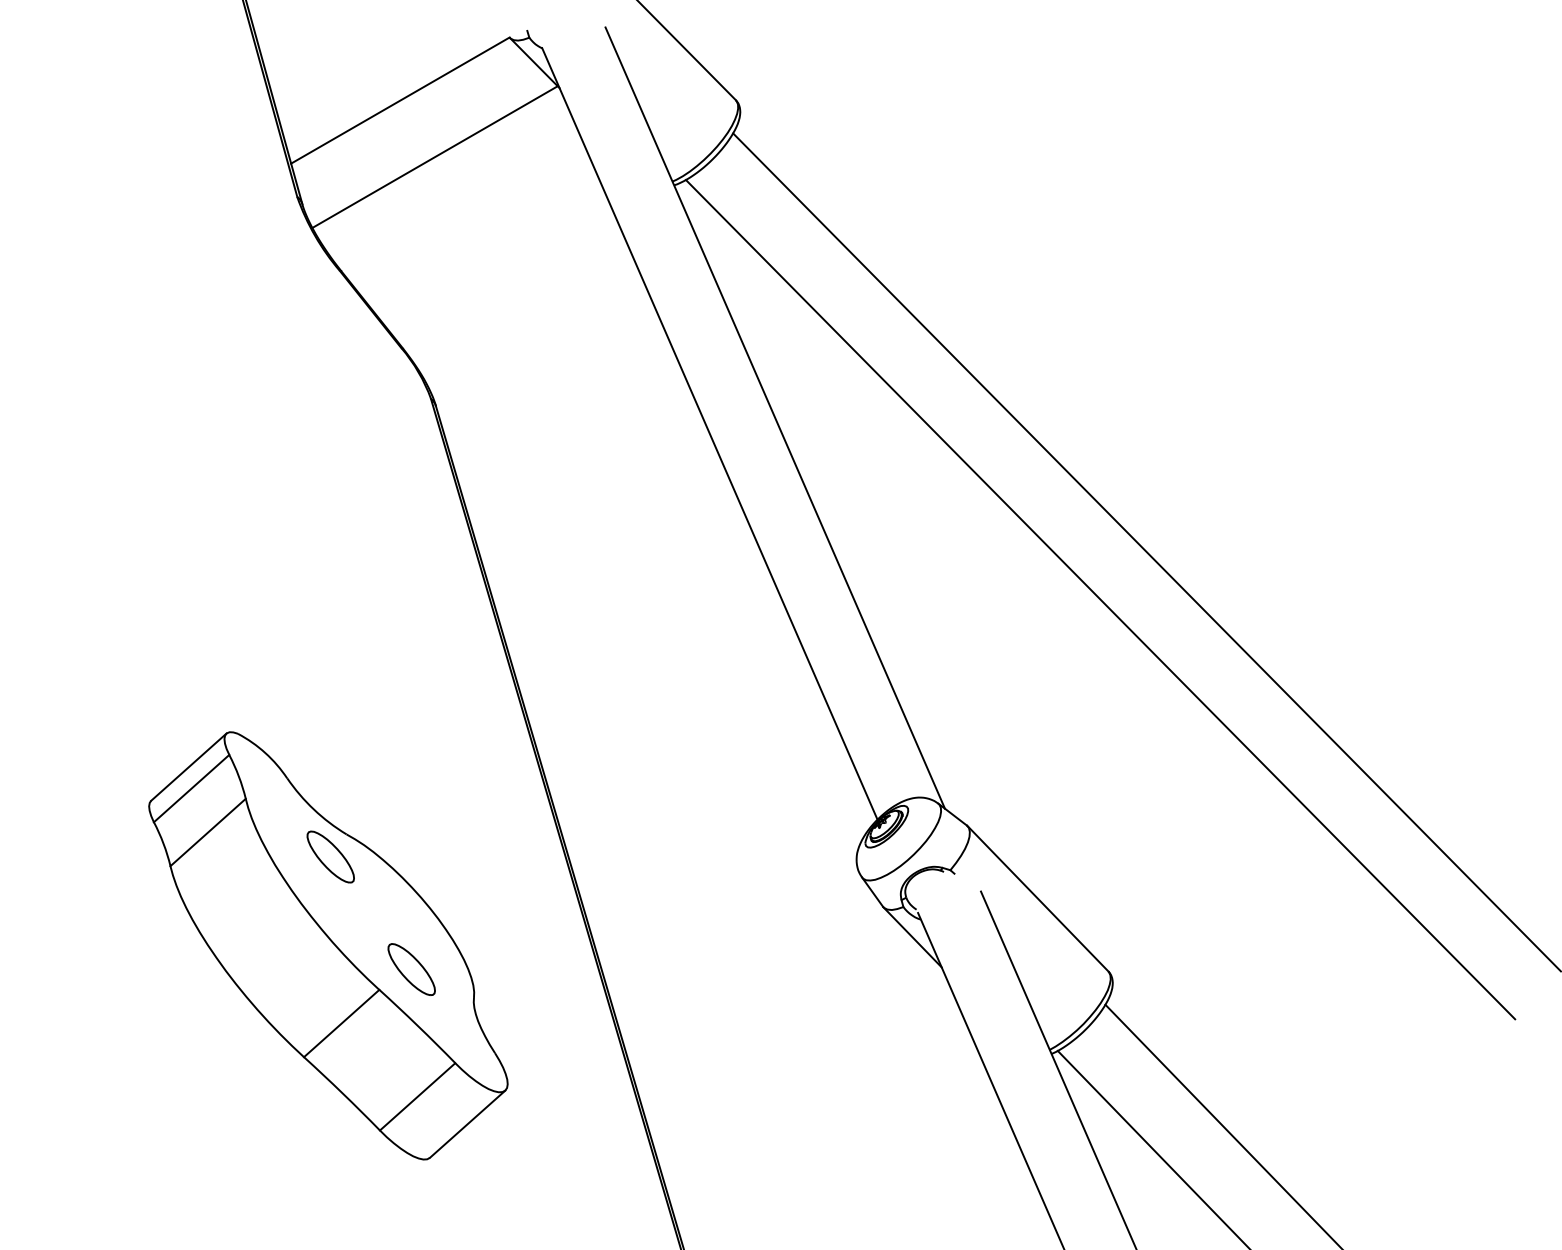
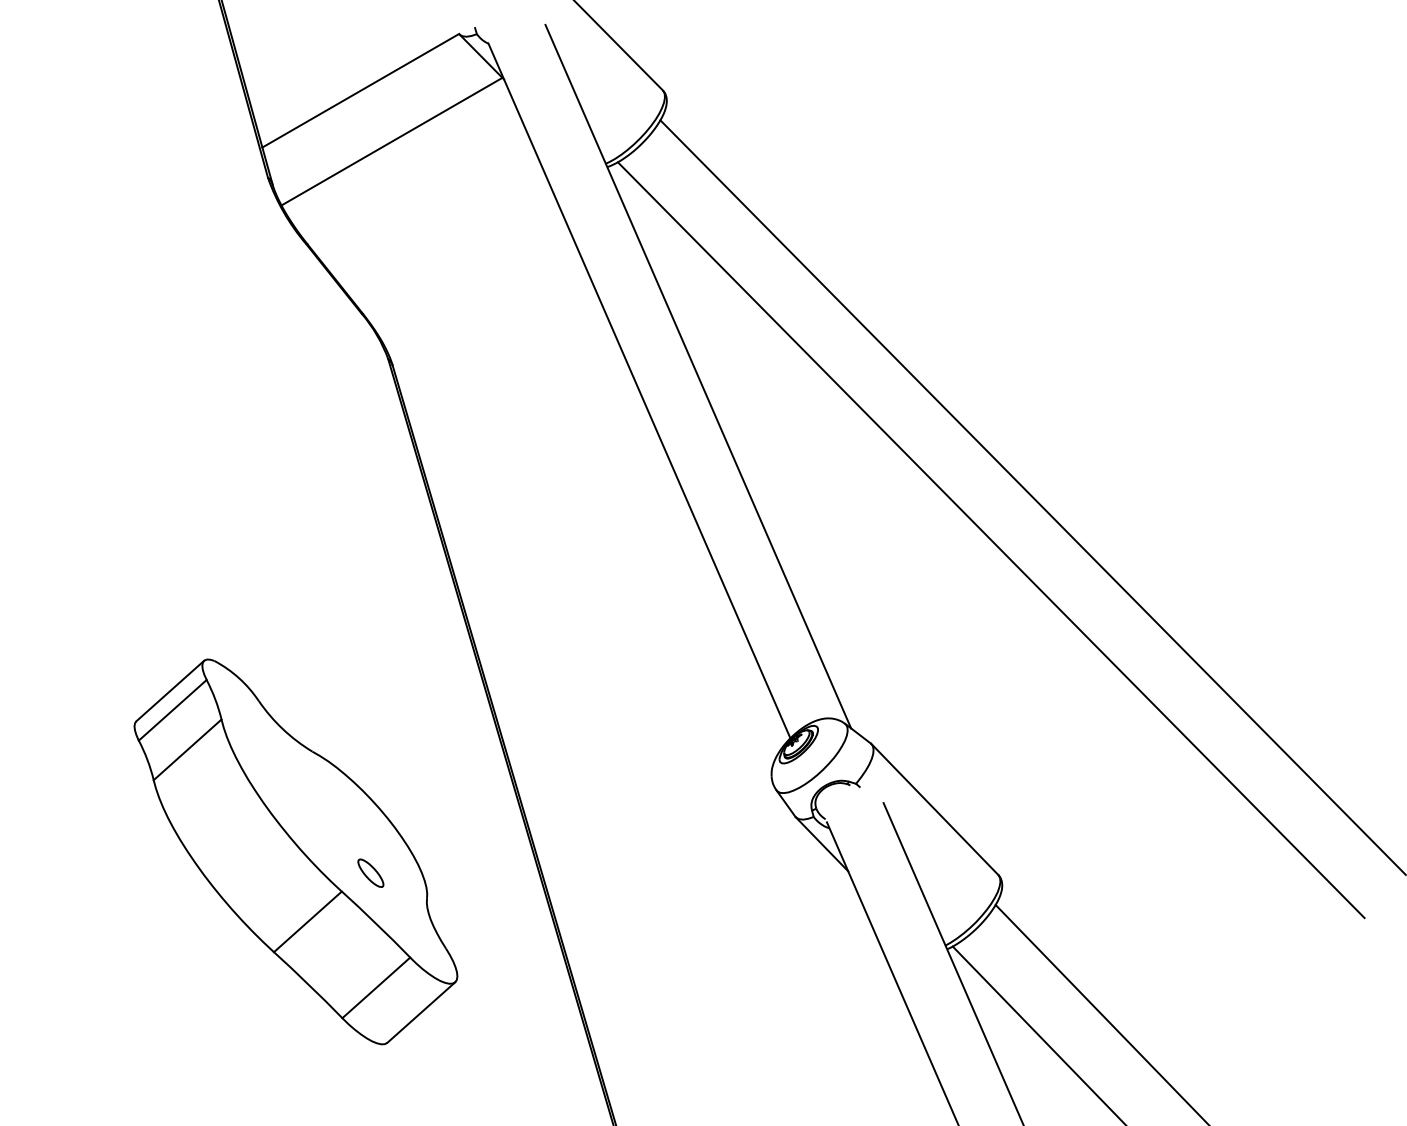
part: (330, 856) -> (297, 771), removed
part: (411, 969) -> (370, 873), size x0.6

